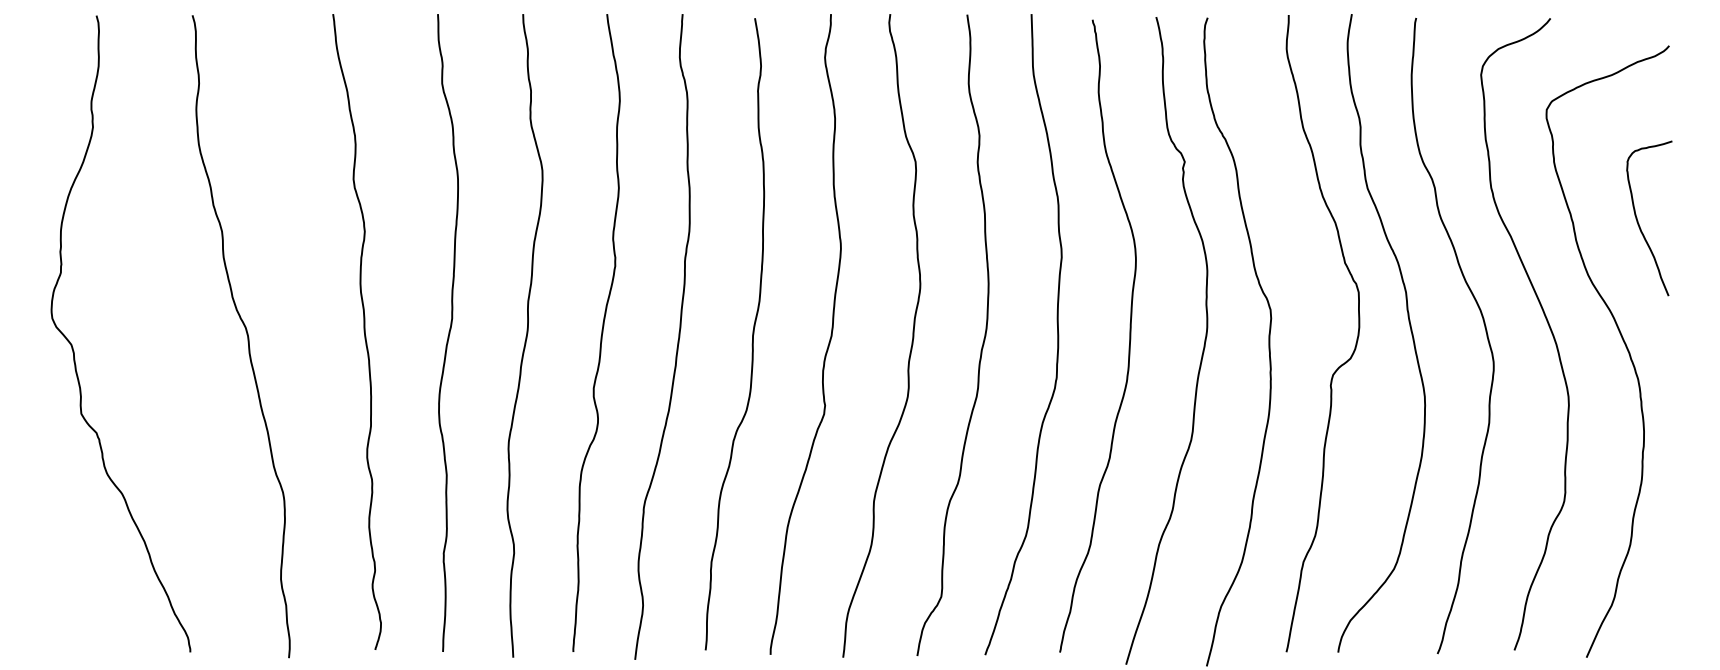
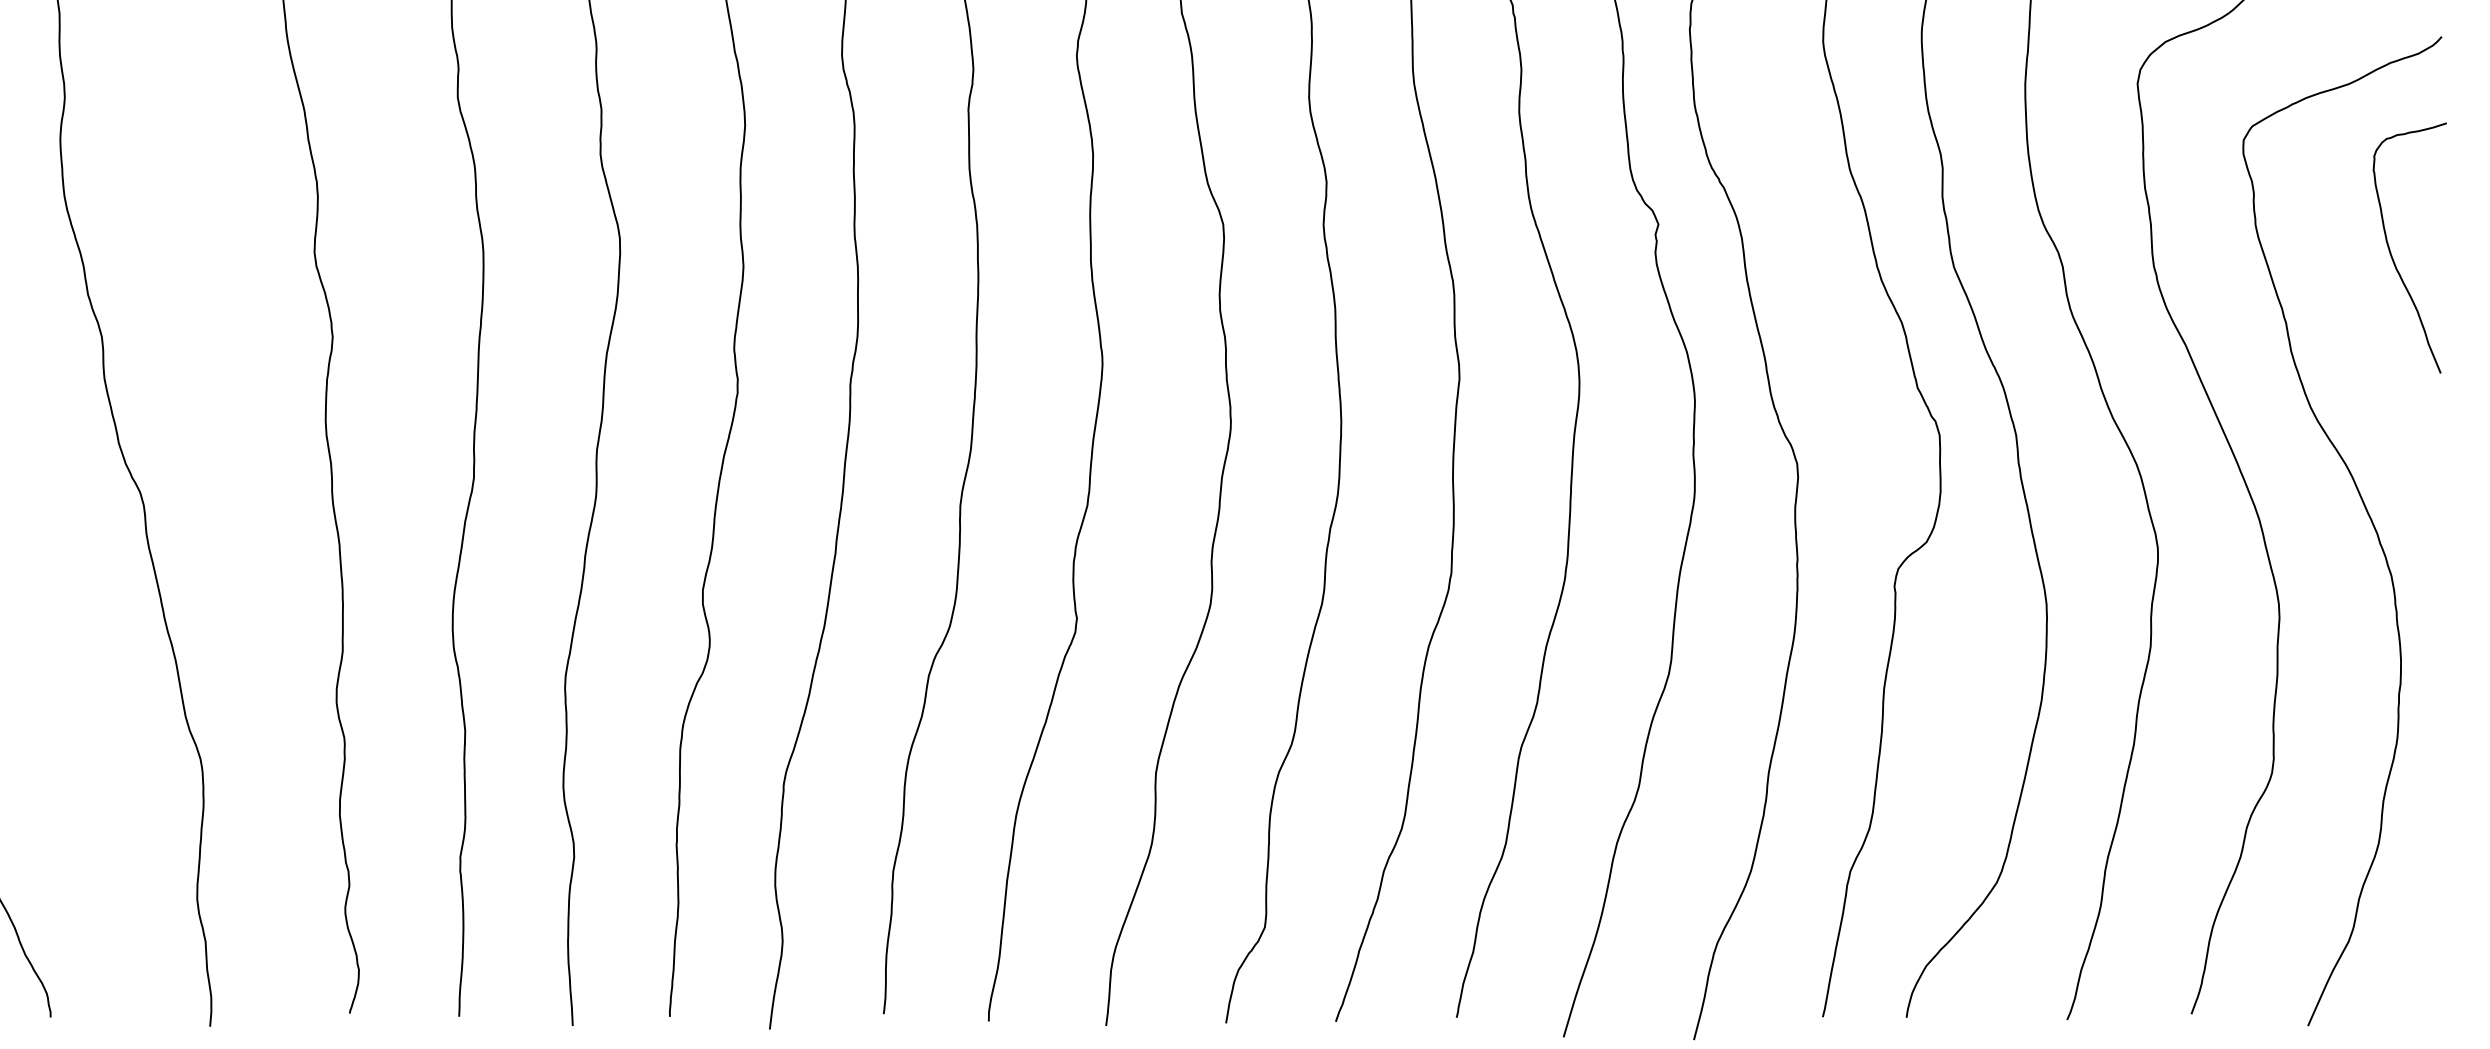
curve: (1638, 220) -> (2392, 251), moved

